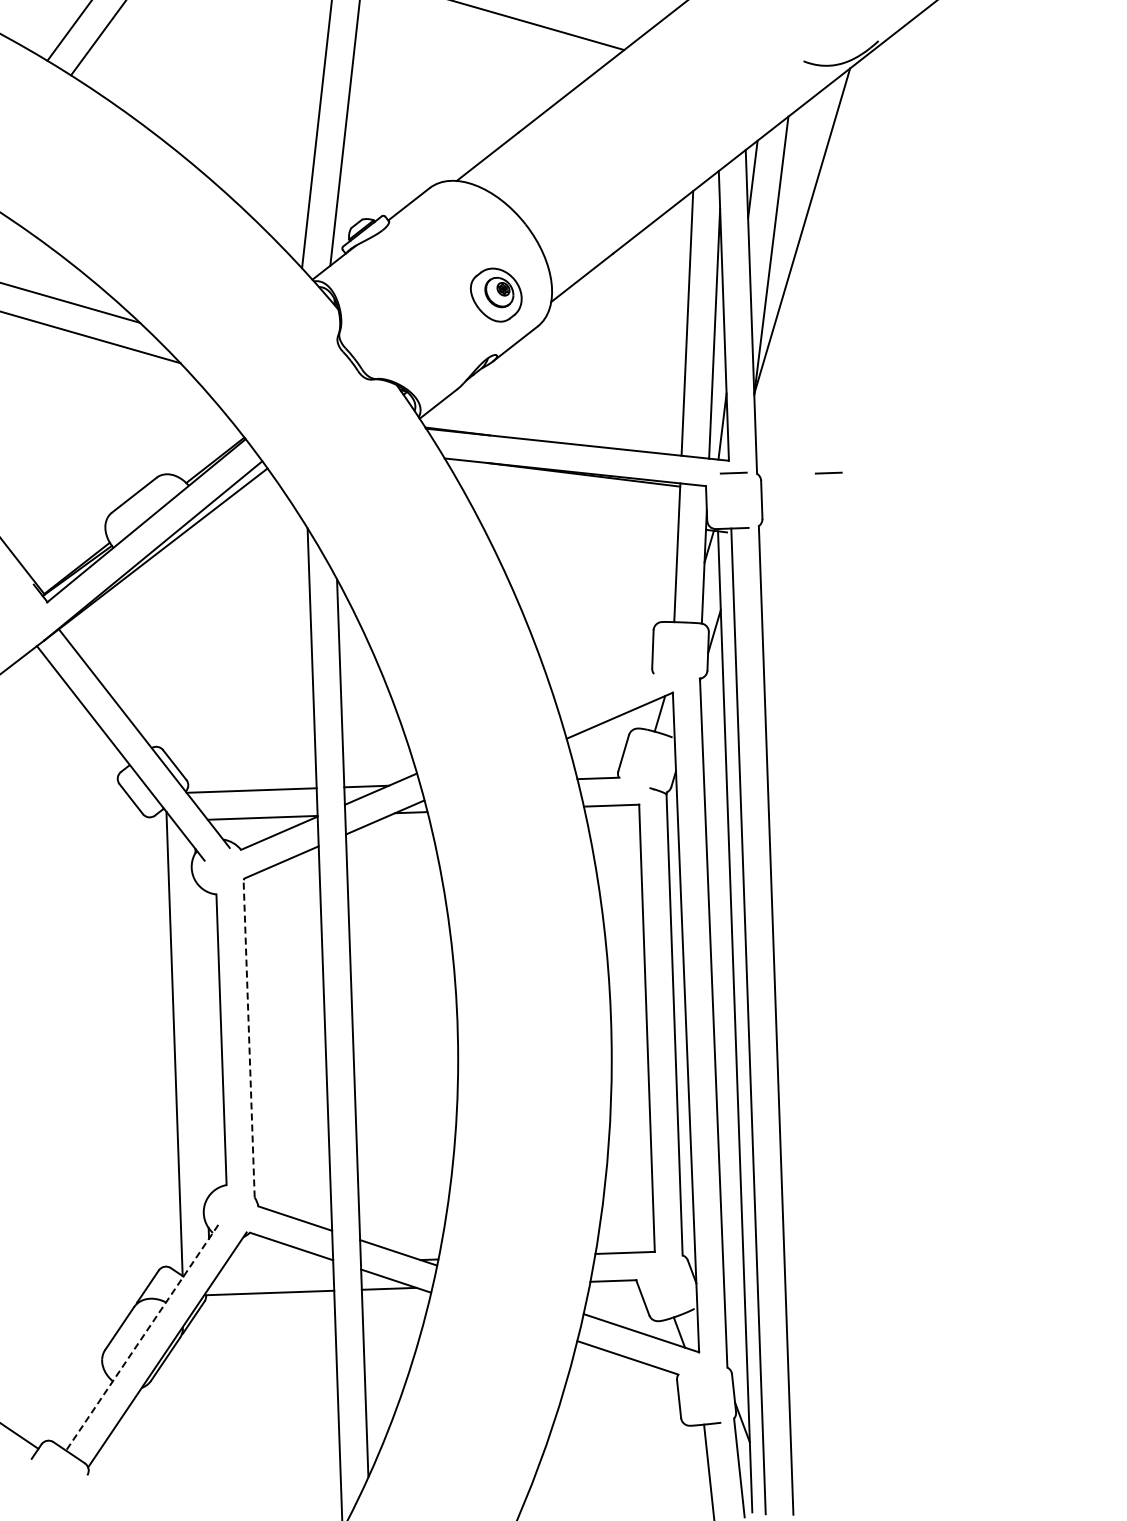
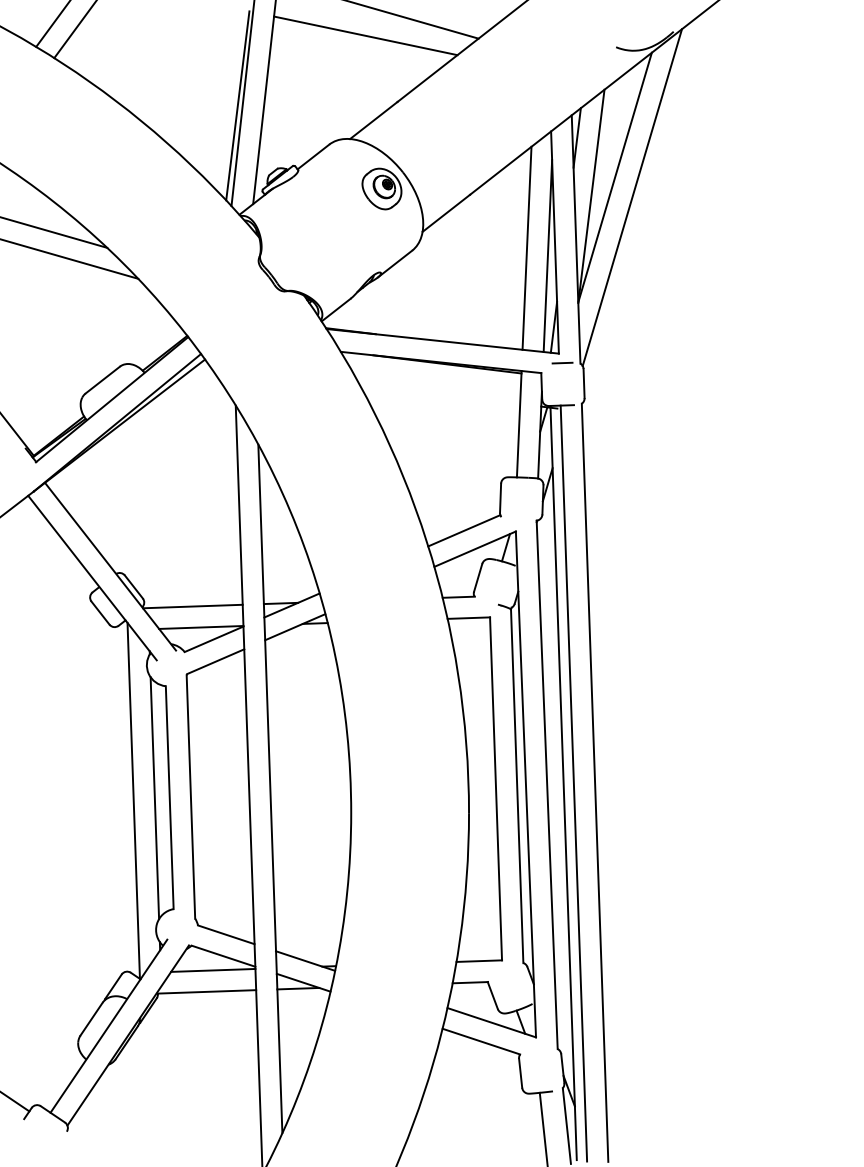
line: (476, 46) -> (365, 35), added
line: (310, 137) -> (237, 105), added
line: (824, 256) -> (632, 196), added
part: (495, 294) -> (381, 188), moved
line: (828, 472) -> (635, 362), removed
line: (605, 691) -> (464, 530), added
line: (249, 1038) -> (191, 796), dashed -> solid
line: (201, 1040) -> (154, 798), added
line: (278, 1264) -> (213, 970), added
line: (141, 1338) -> (108, 1026), dashed -> solid

